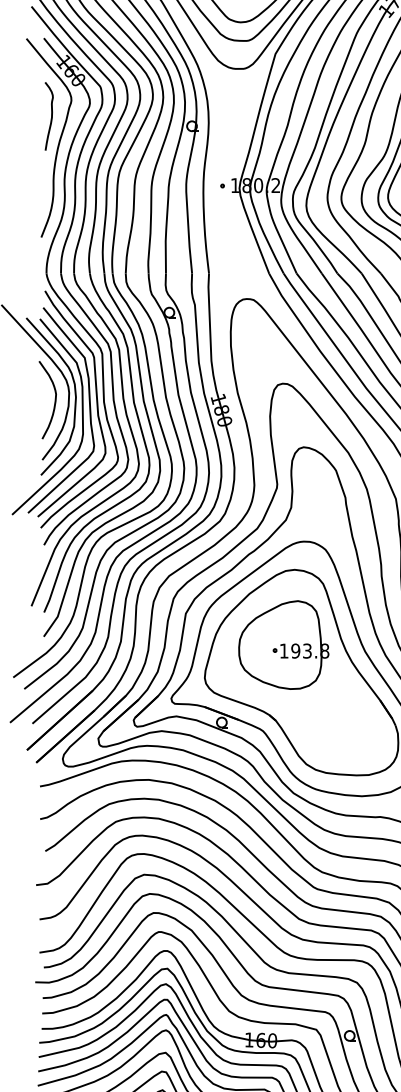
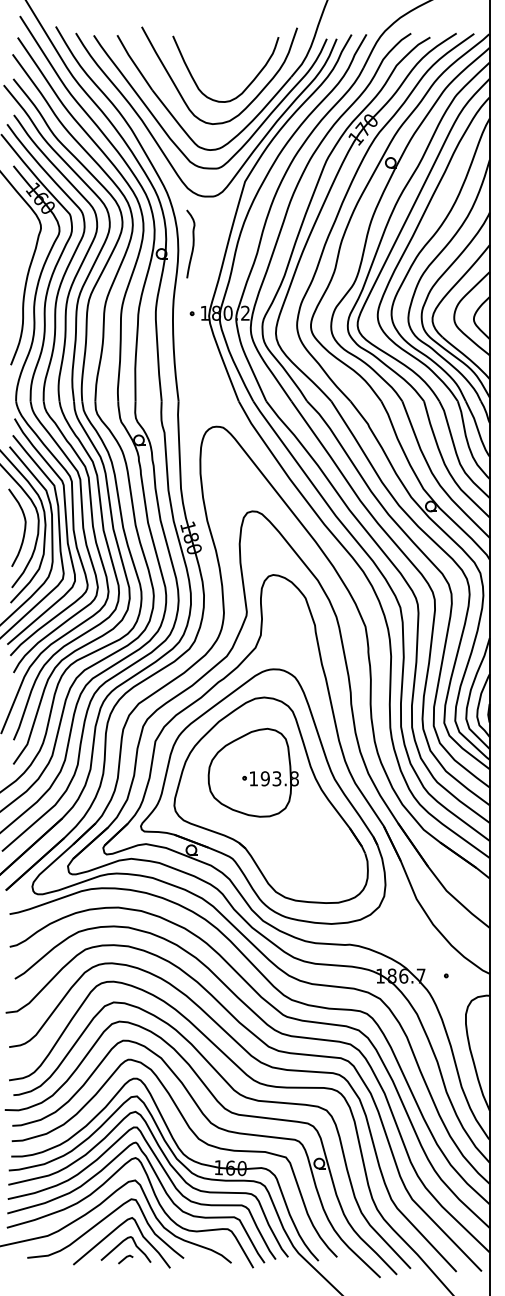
curve: (50, 115) -> (192, 243), moved

